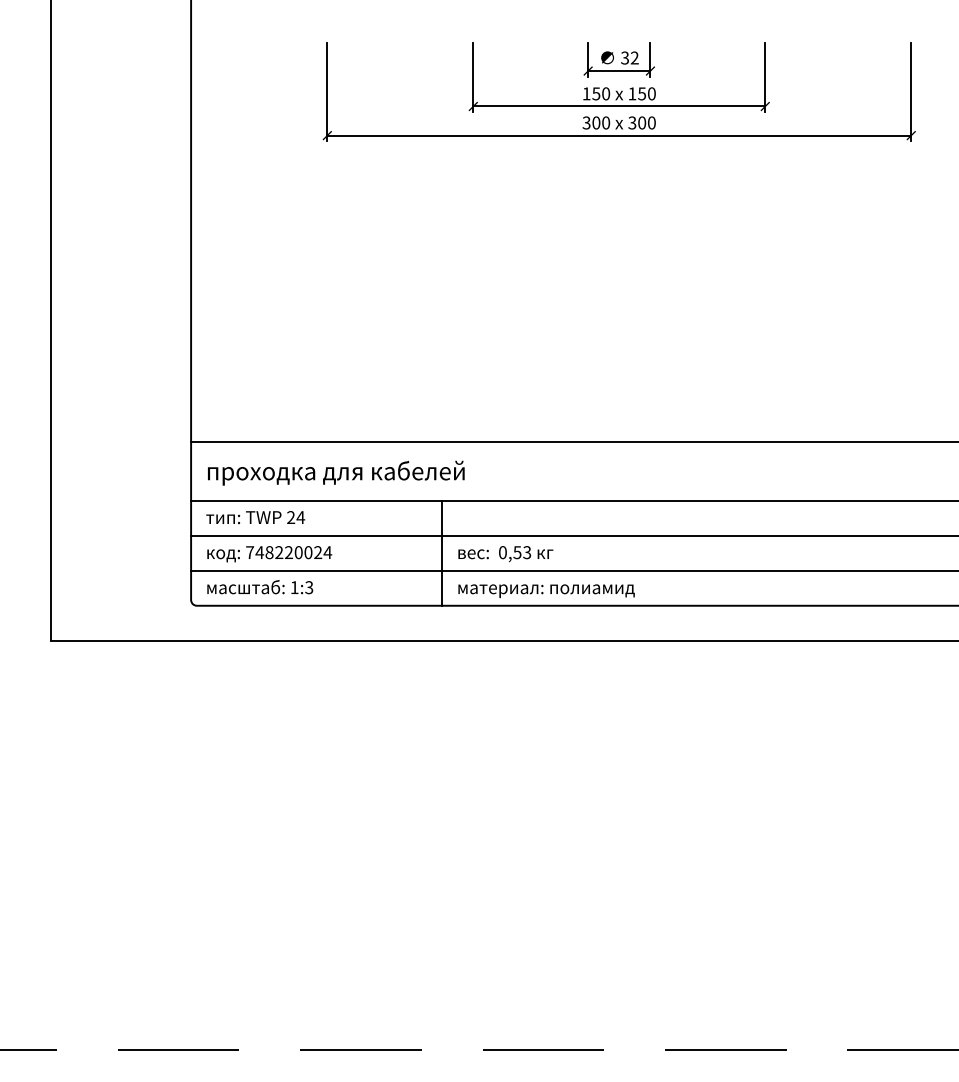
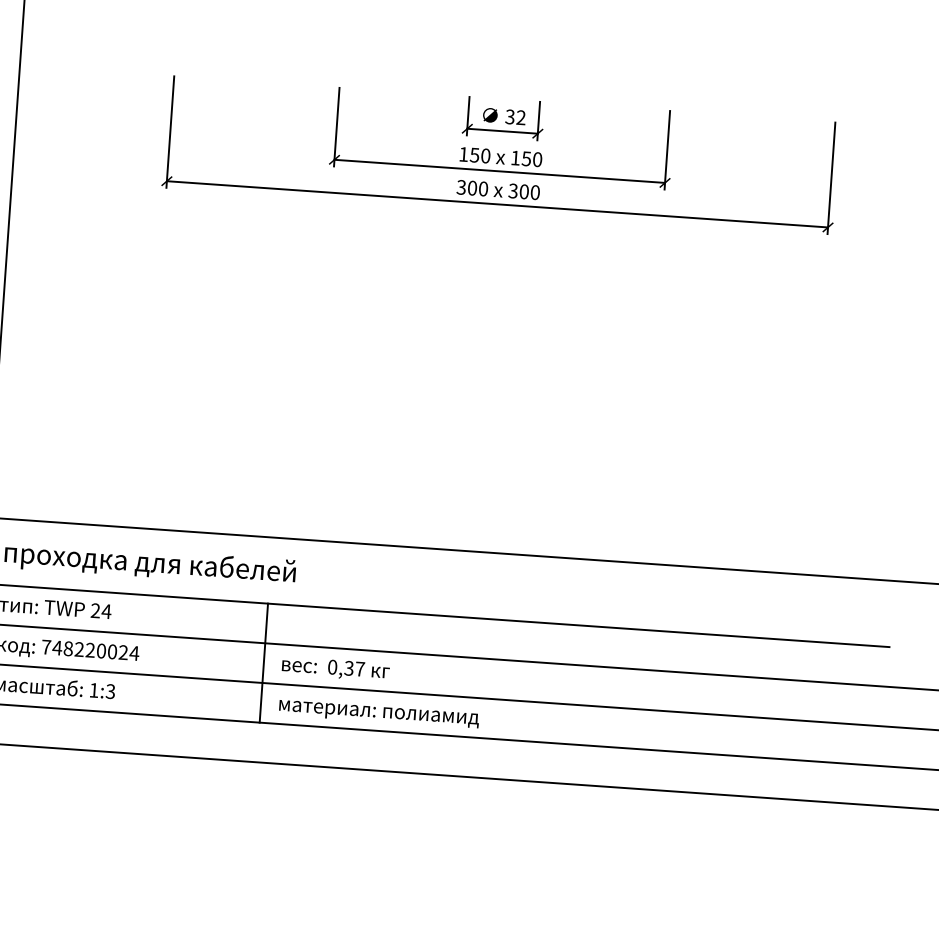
text: (522, 552) -> (354, 668), 0,53 -> 0,37

